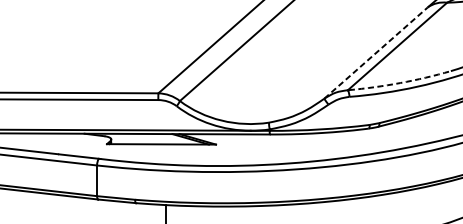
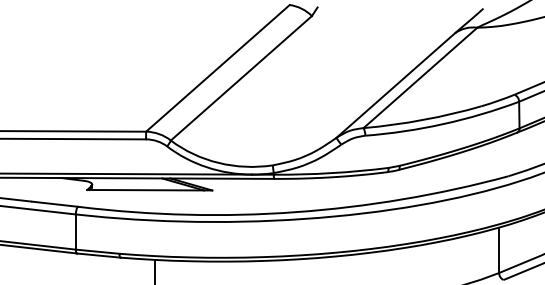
line: (376, 53) -> (396, 85), dashed -> solid
arc: (400, 82) -> (423, 119), dashed -> solid

